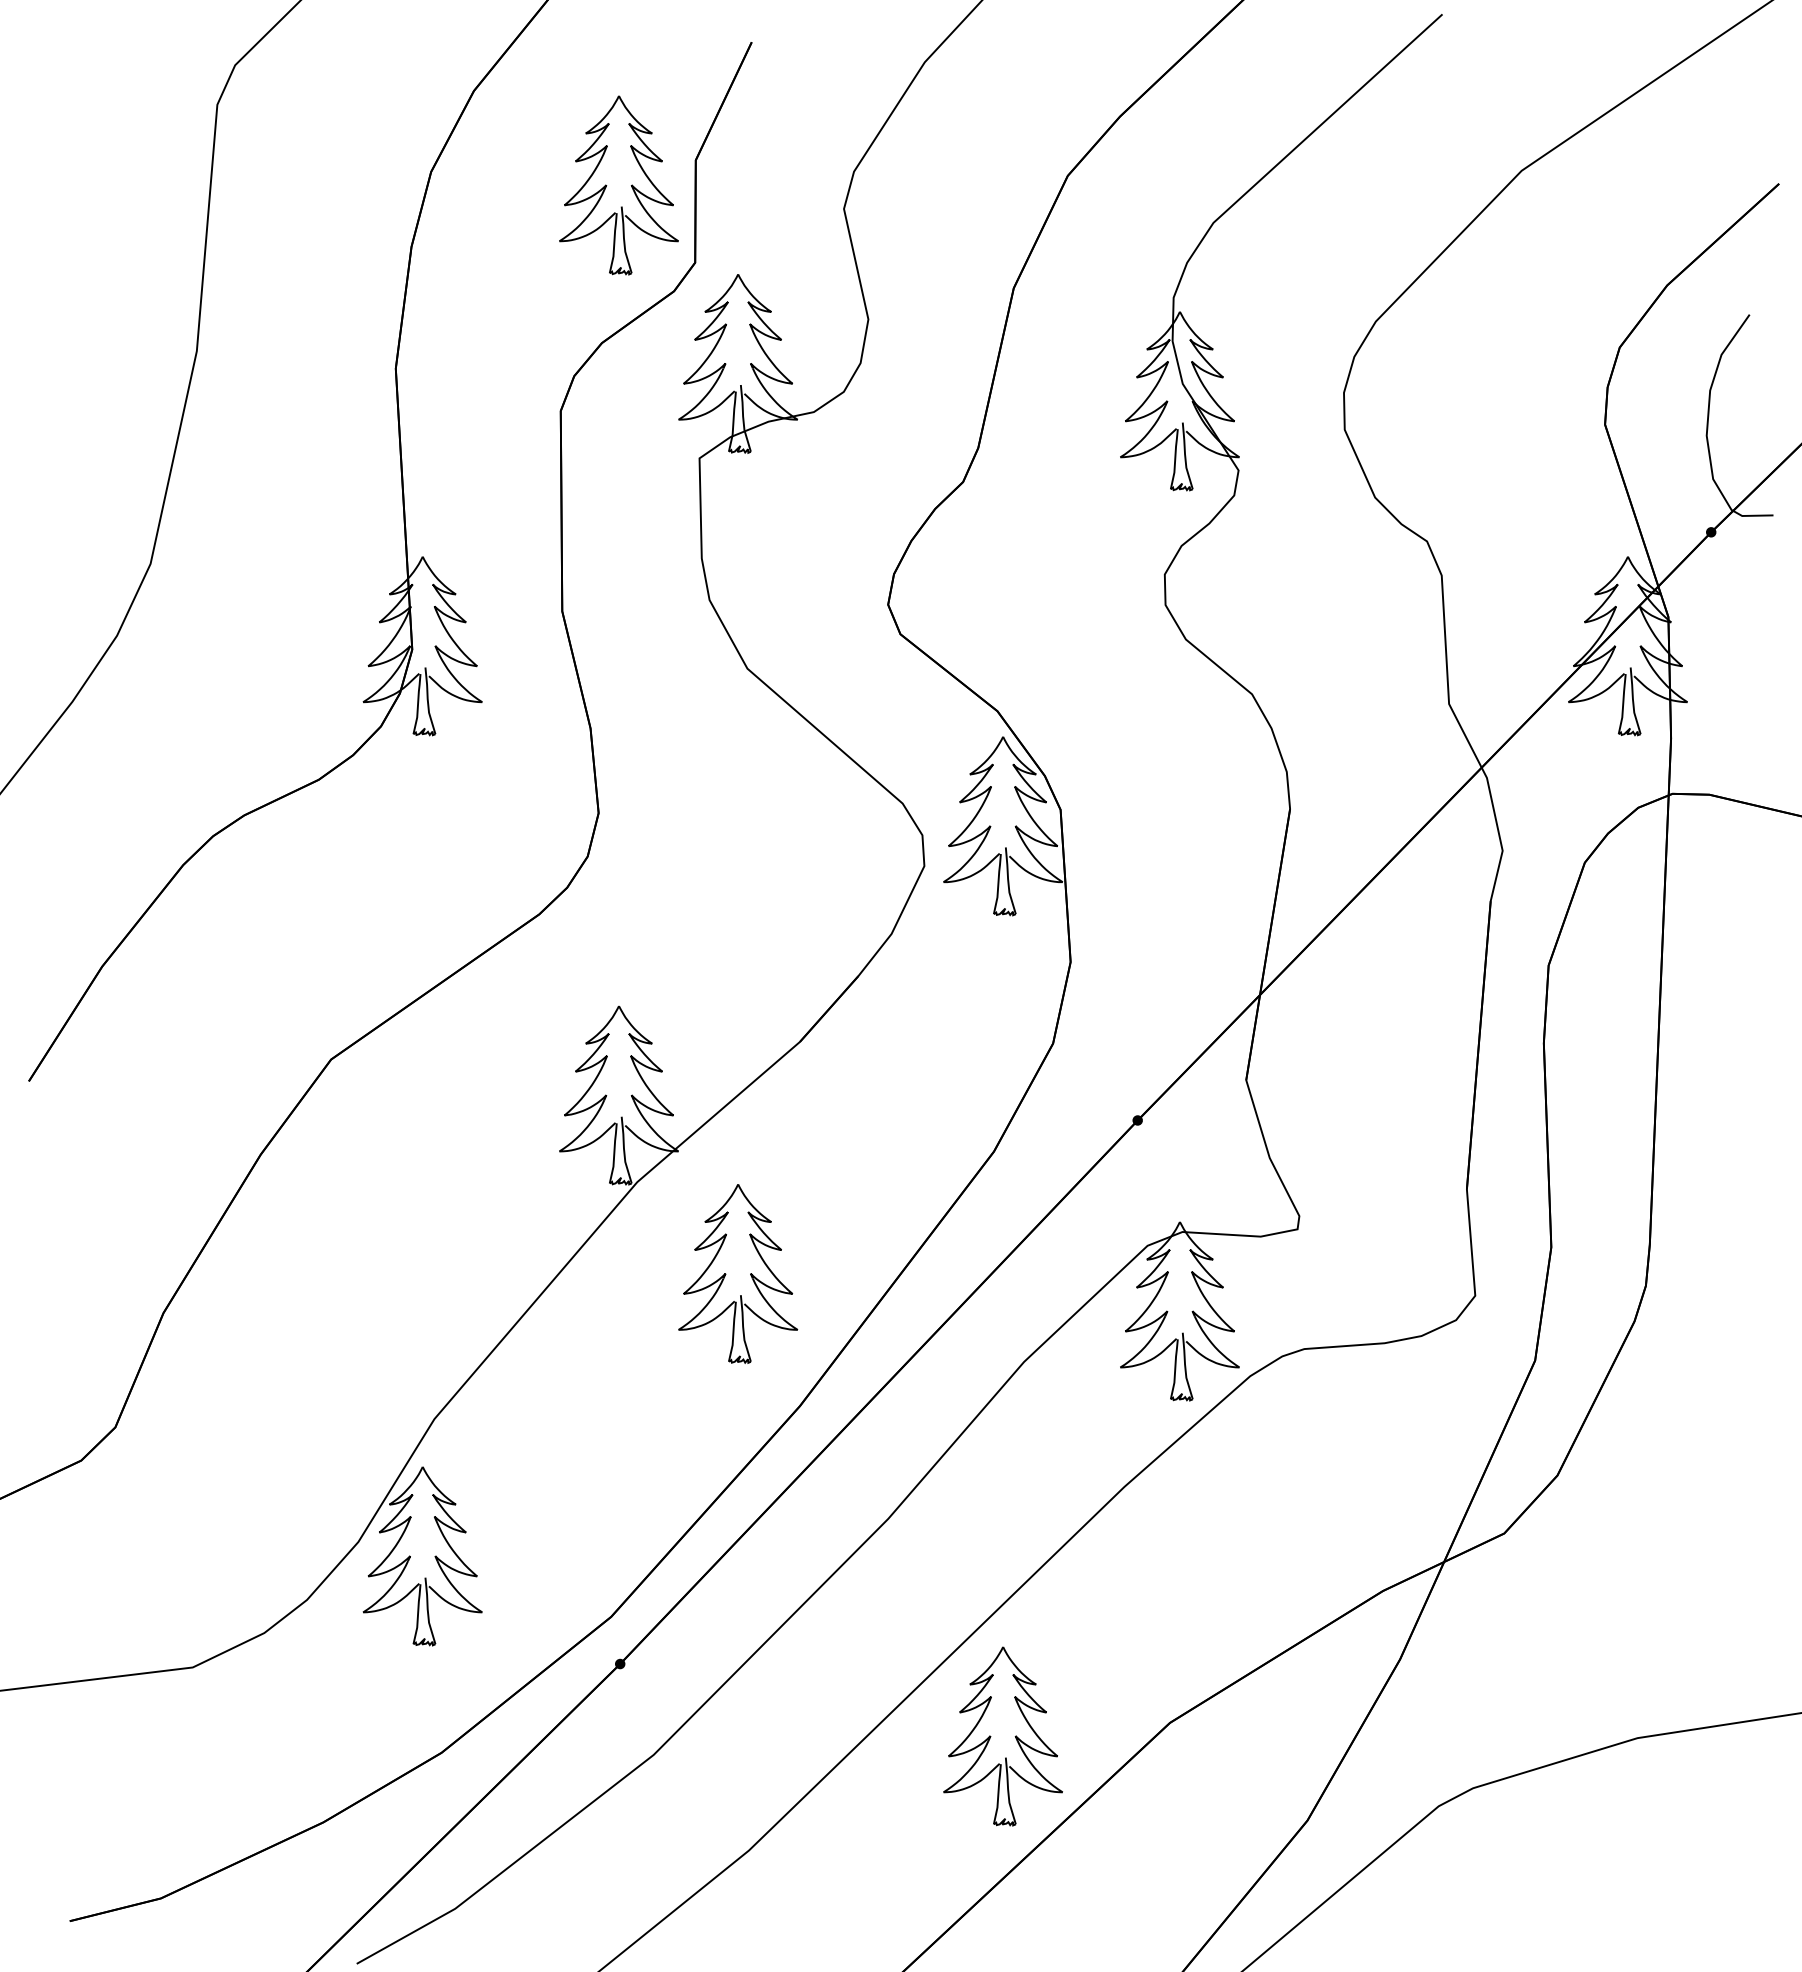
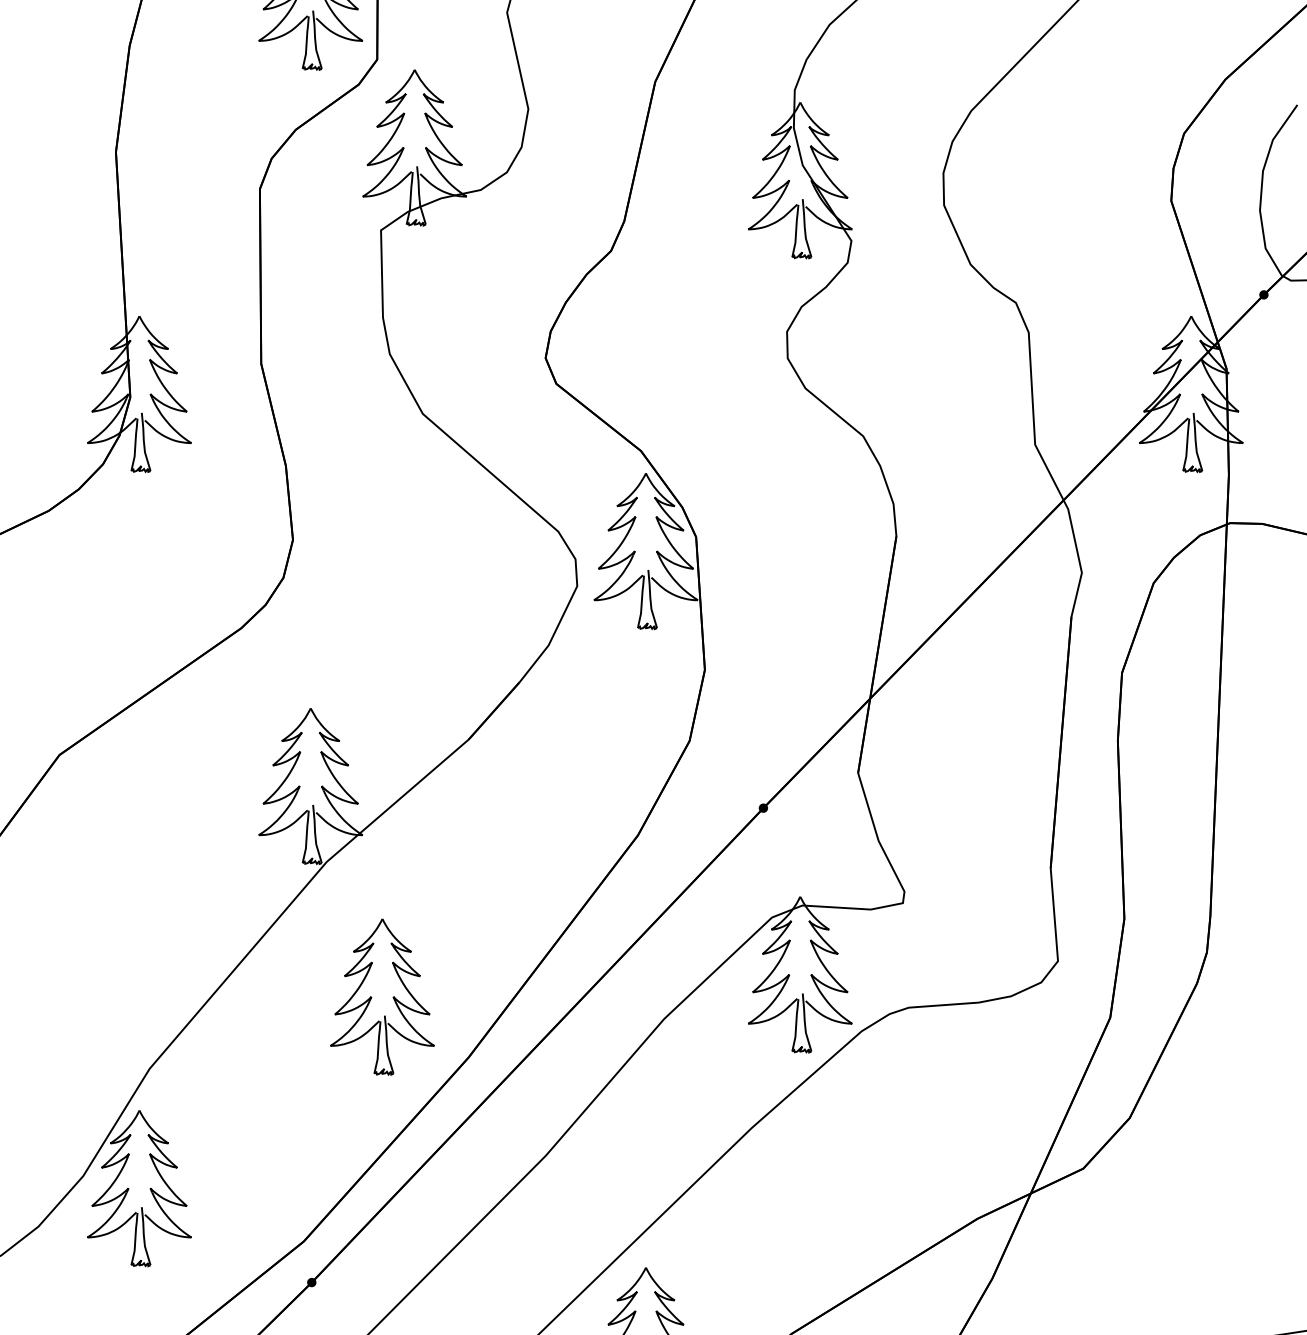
part: (750, 1273) -> (393, 996), moved

